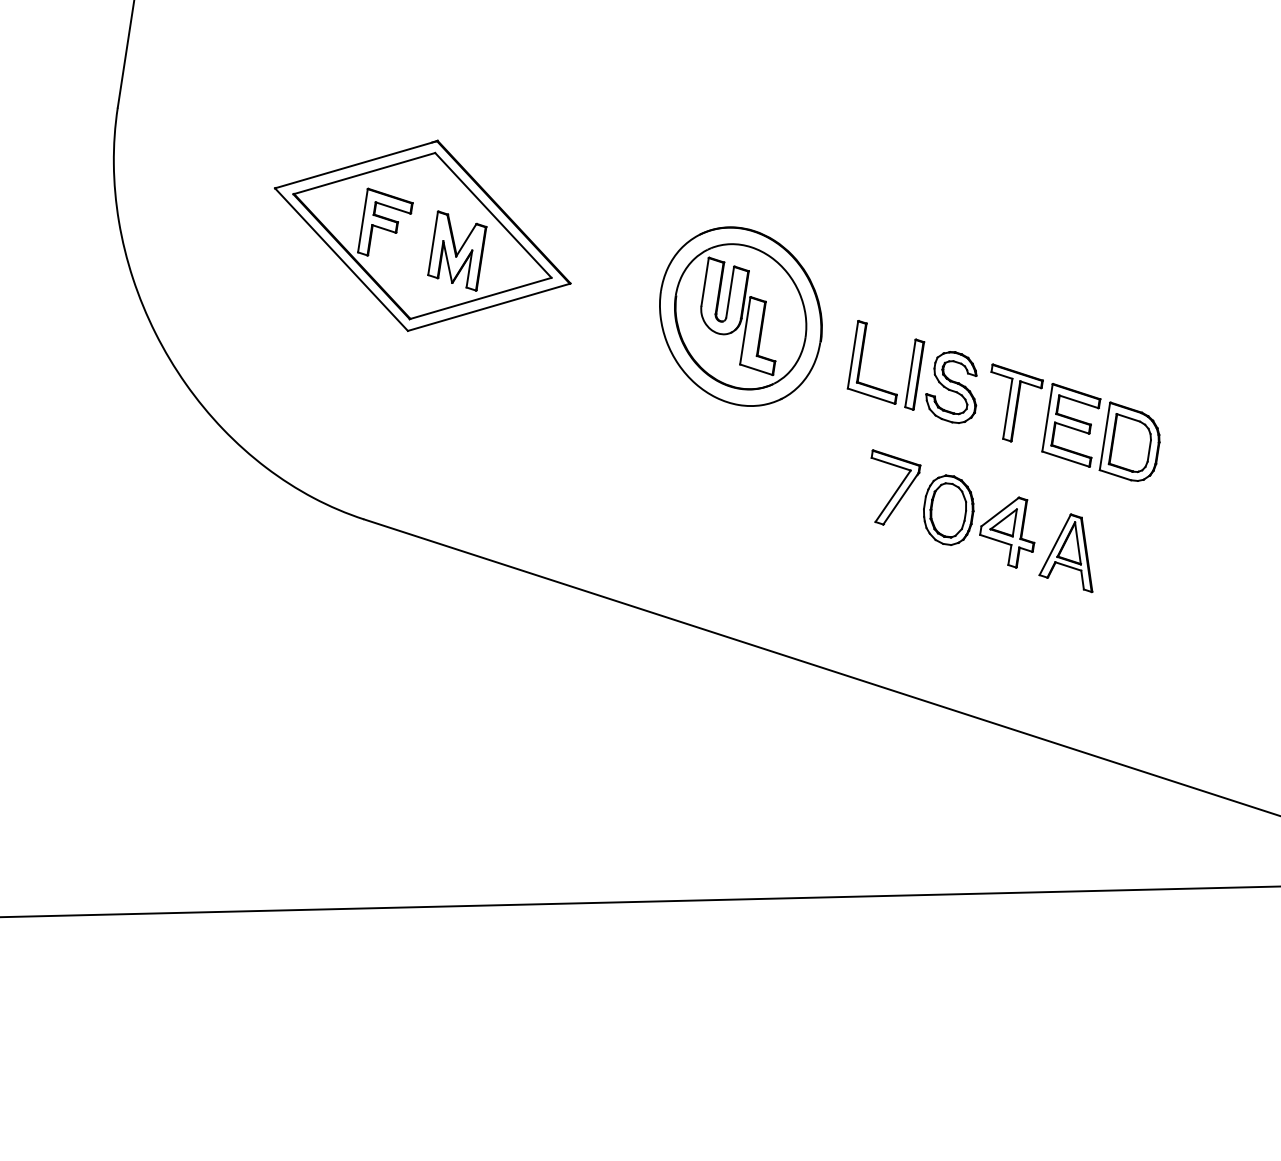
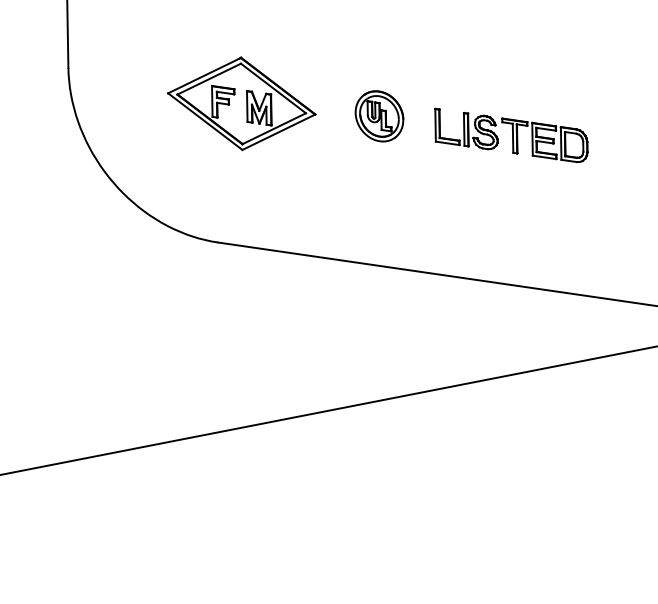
part: (422, 235) -> (241, 103), moved
part: (740, 316) -> (379, 116), size x0.6
part: (981, 521) -> (509, 193), removed

